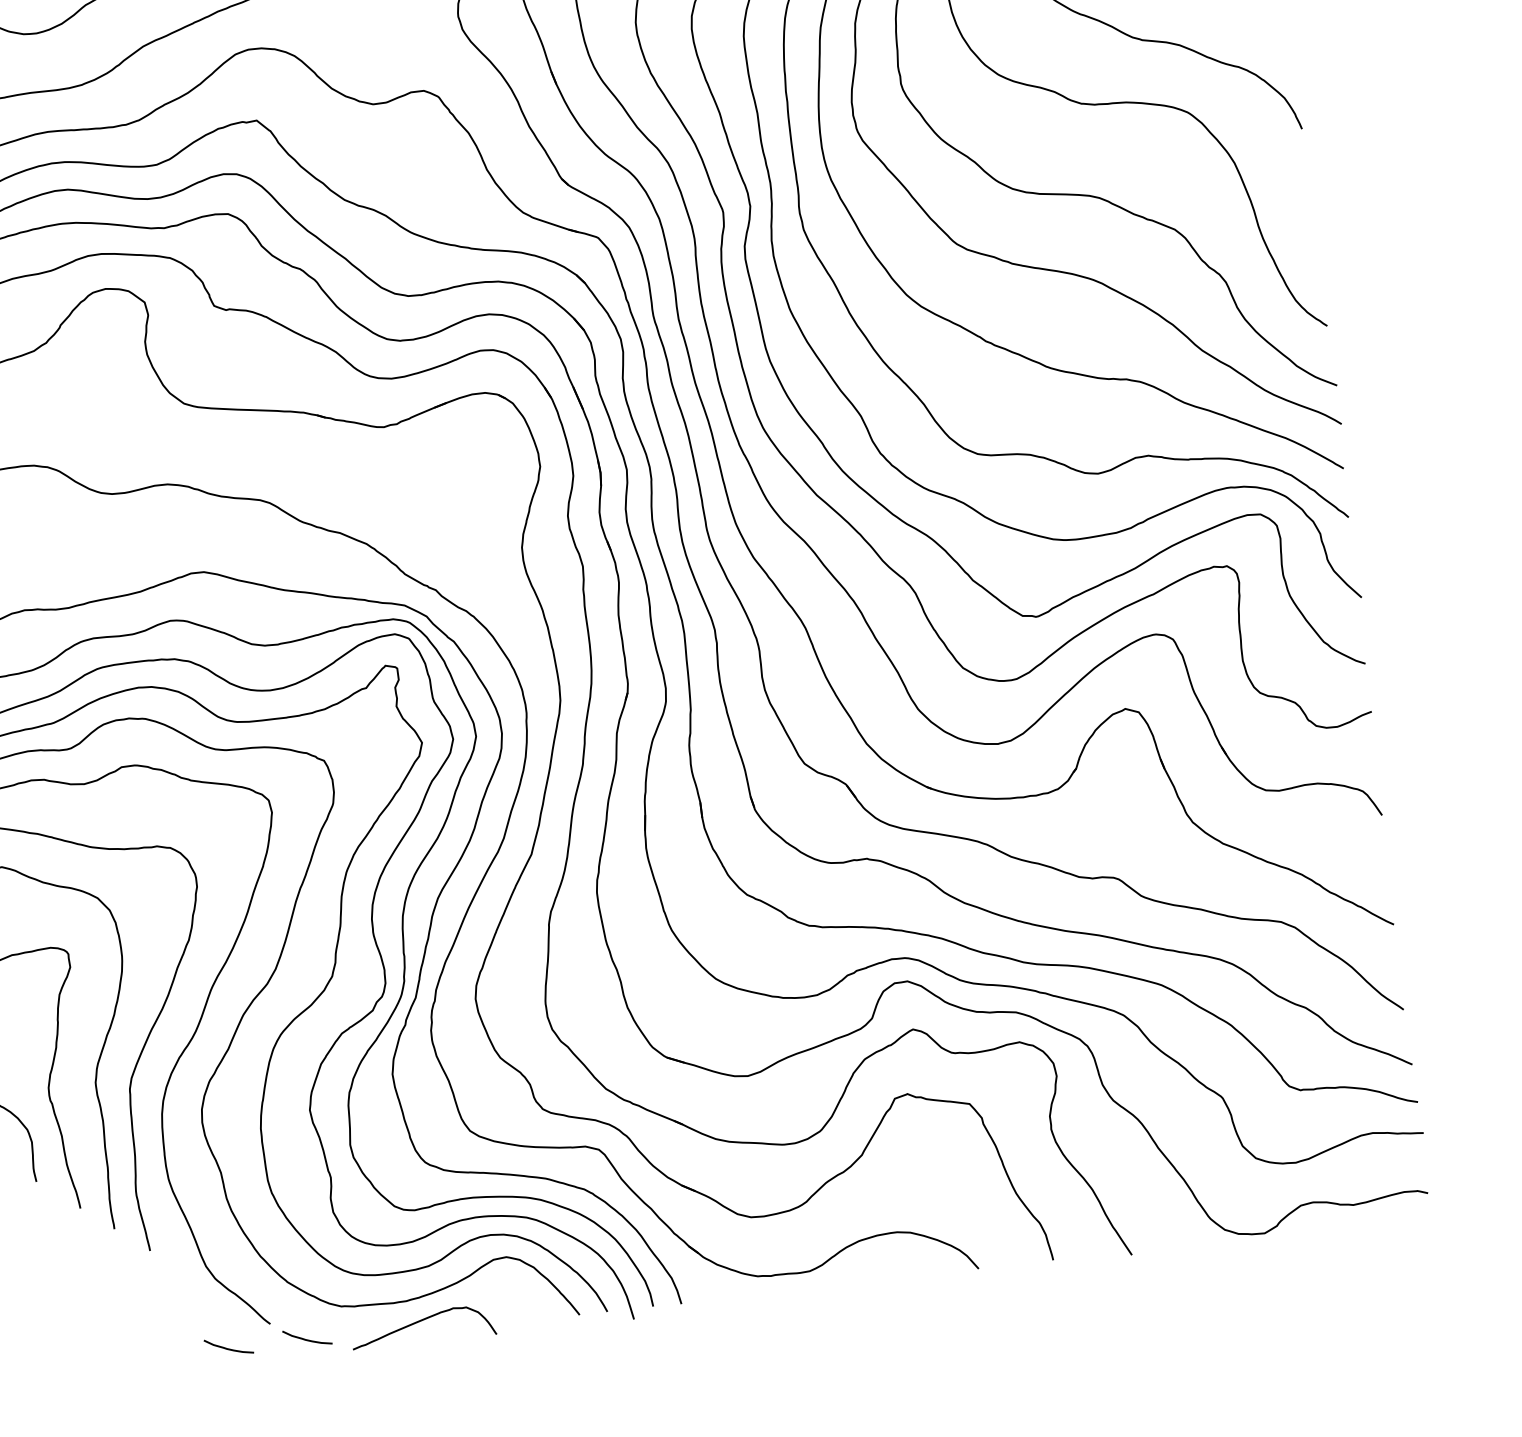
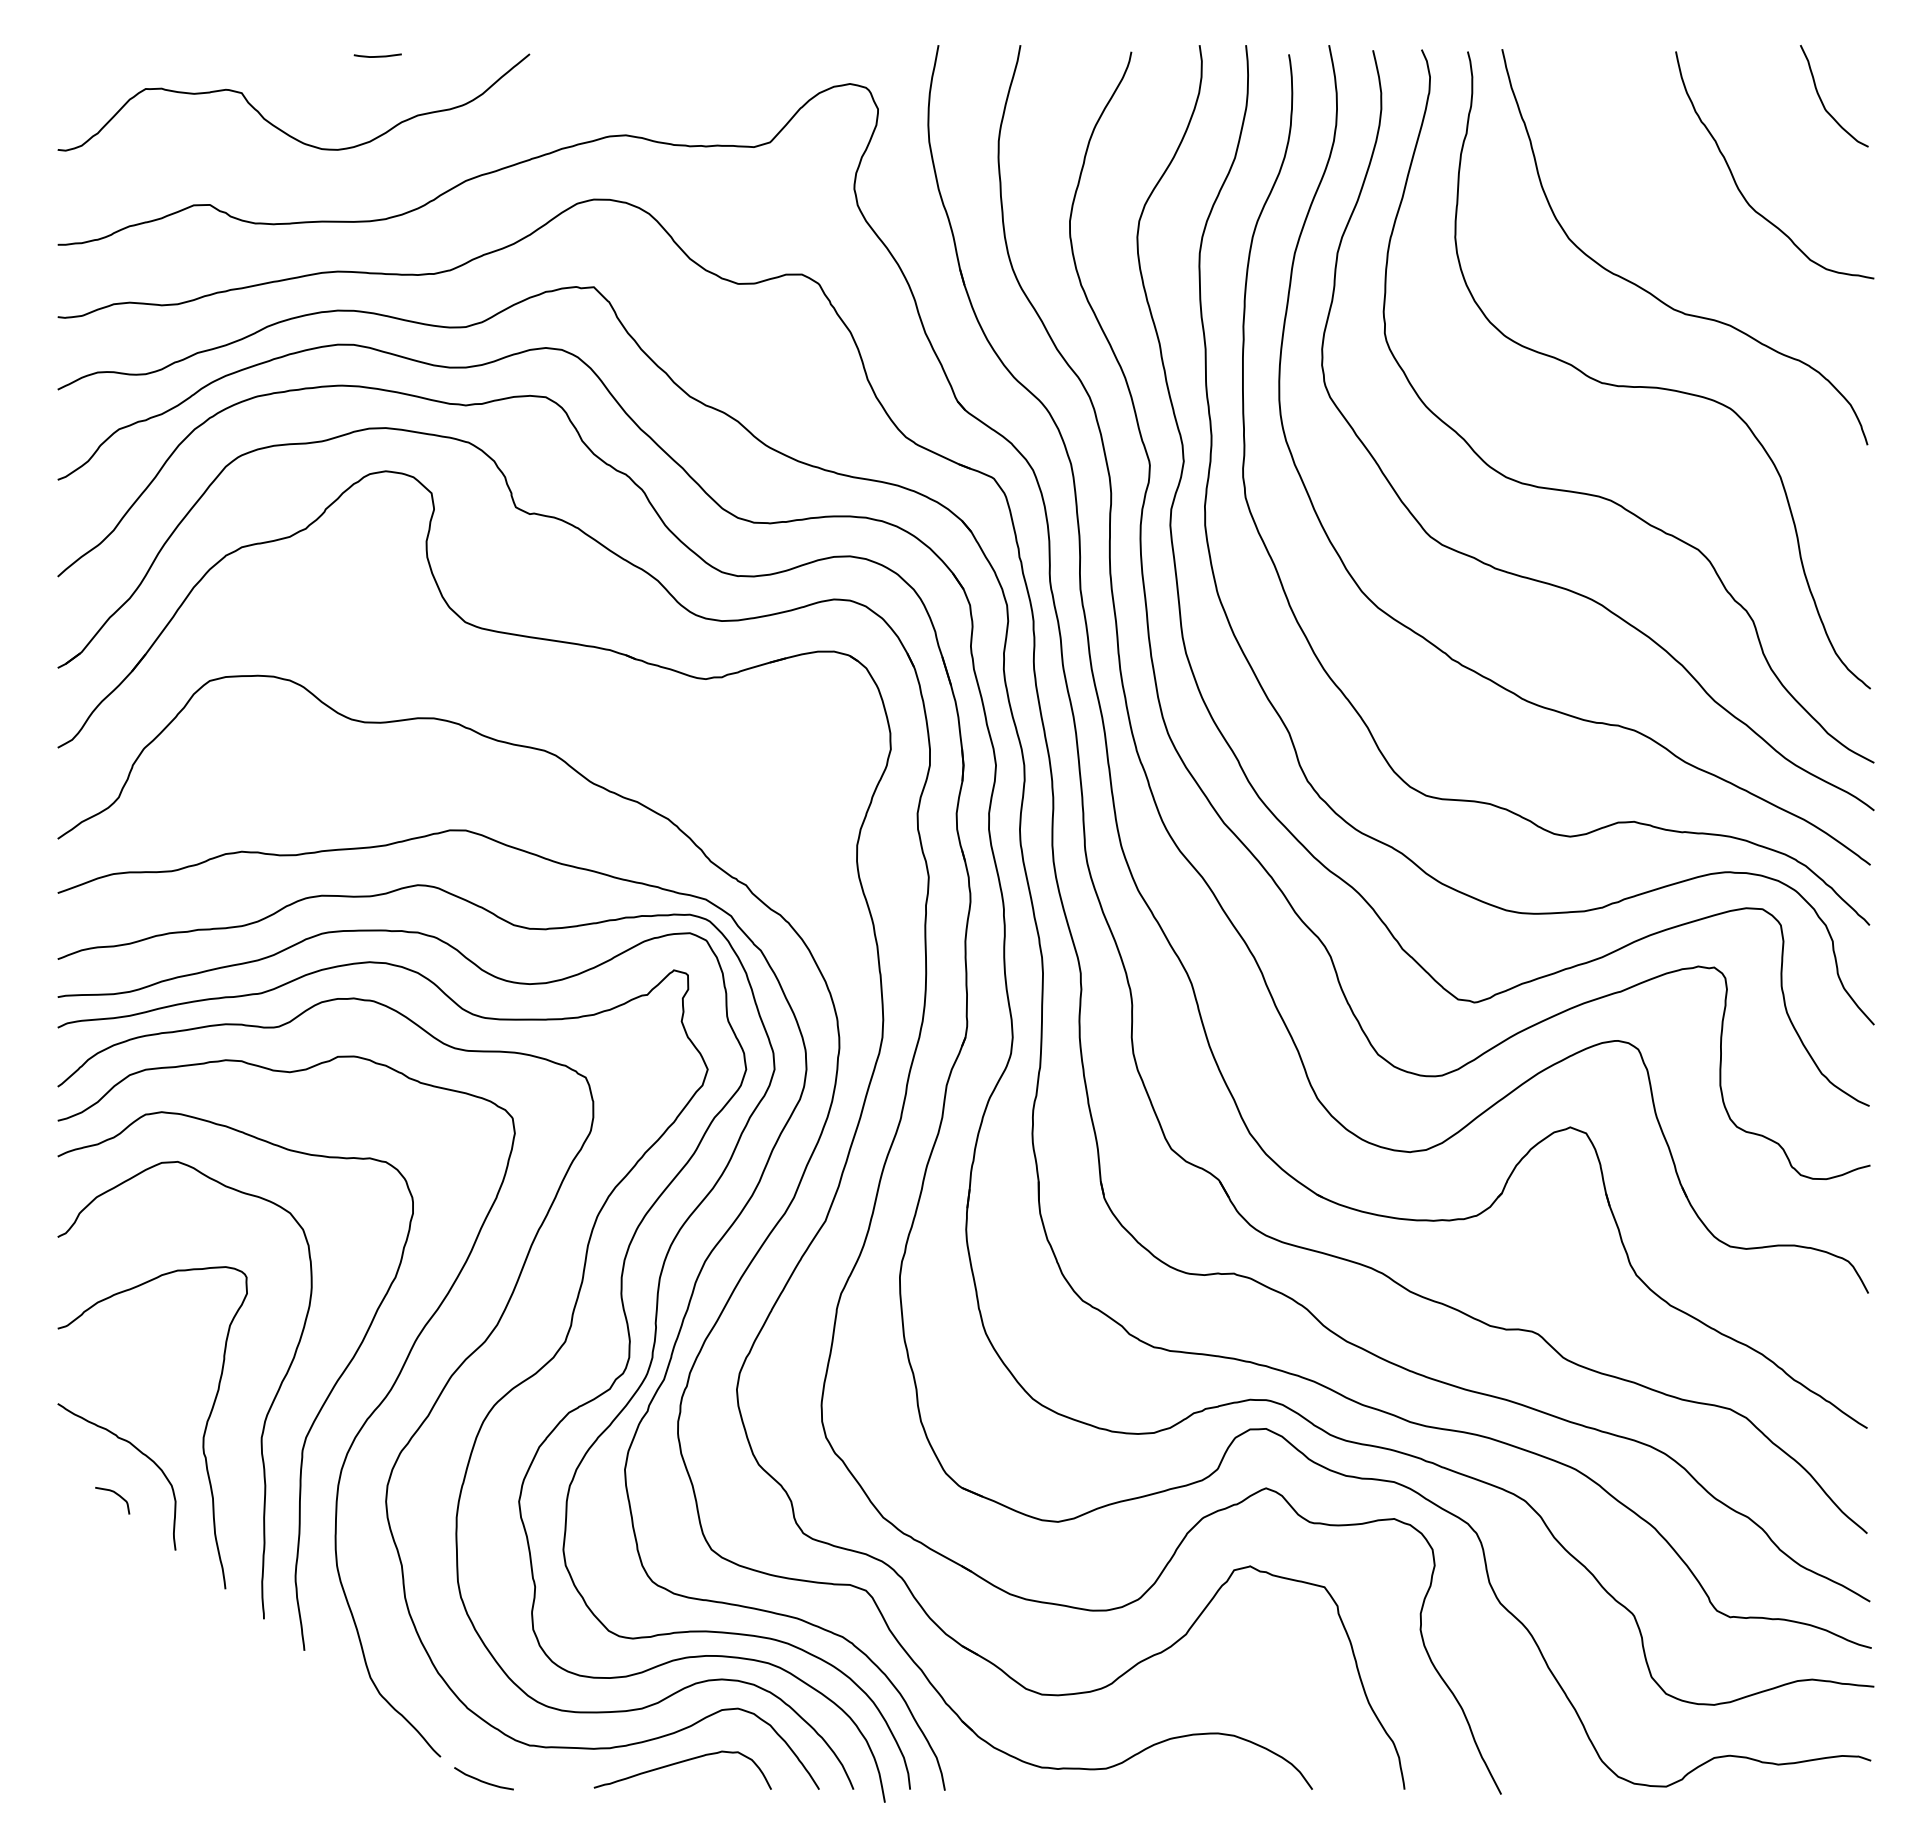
curve: (420, 1321) -> (680, 1763), moved
curve: (227, 1348) -> (385, 1780), removed

